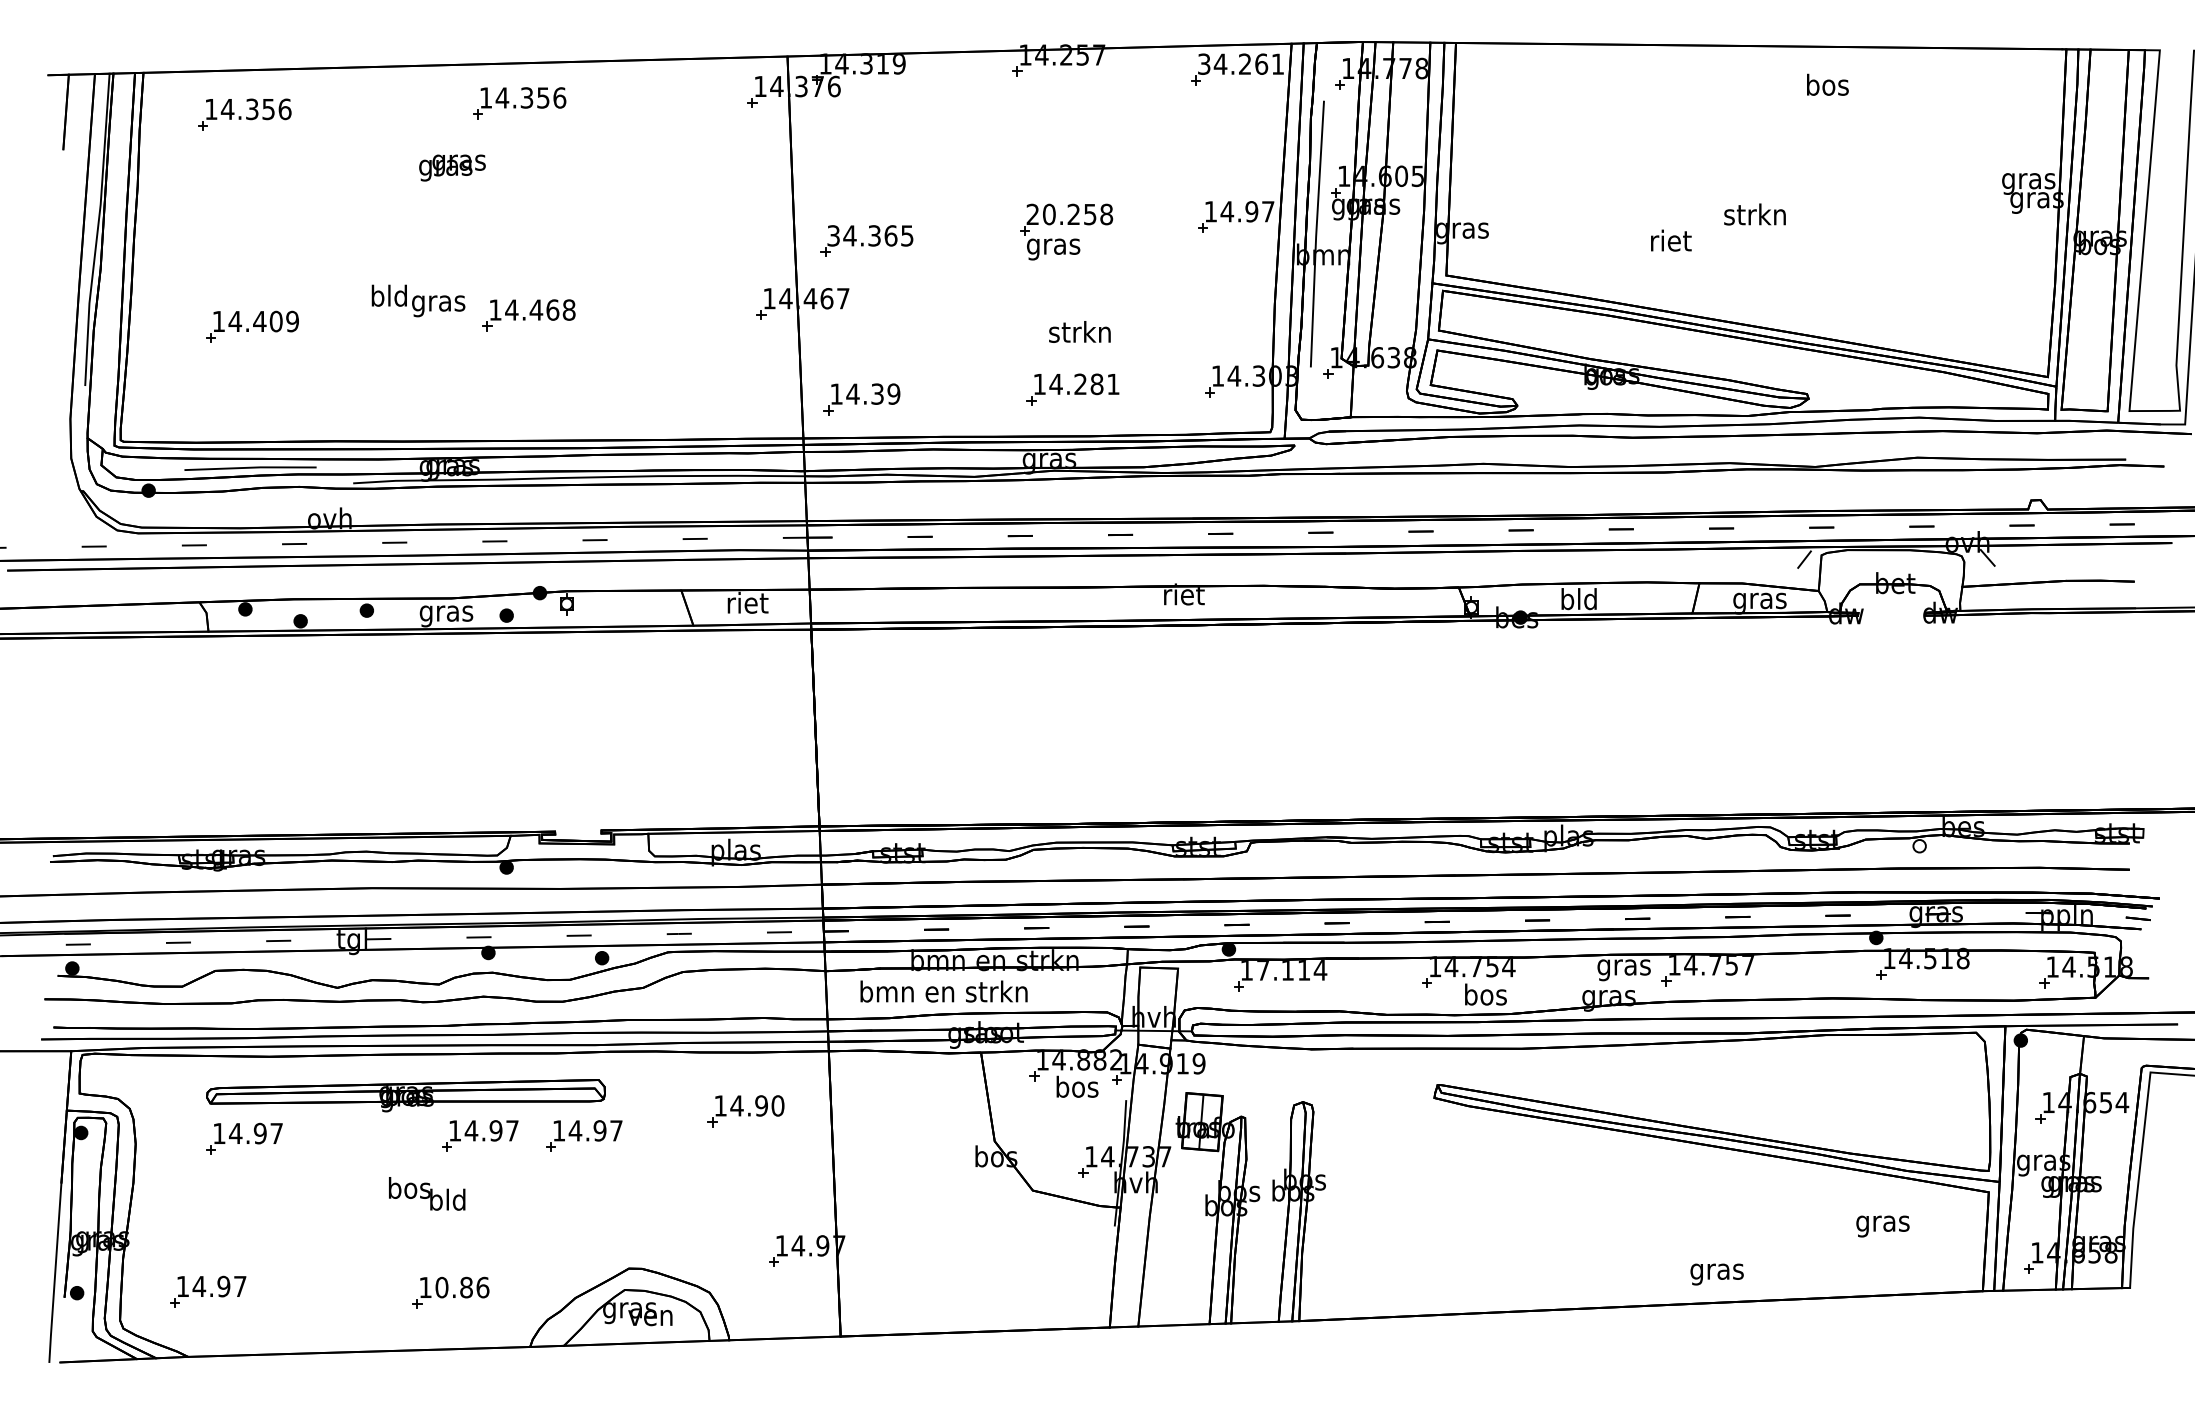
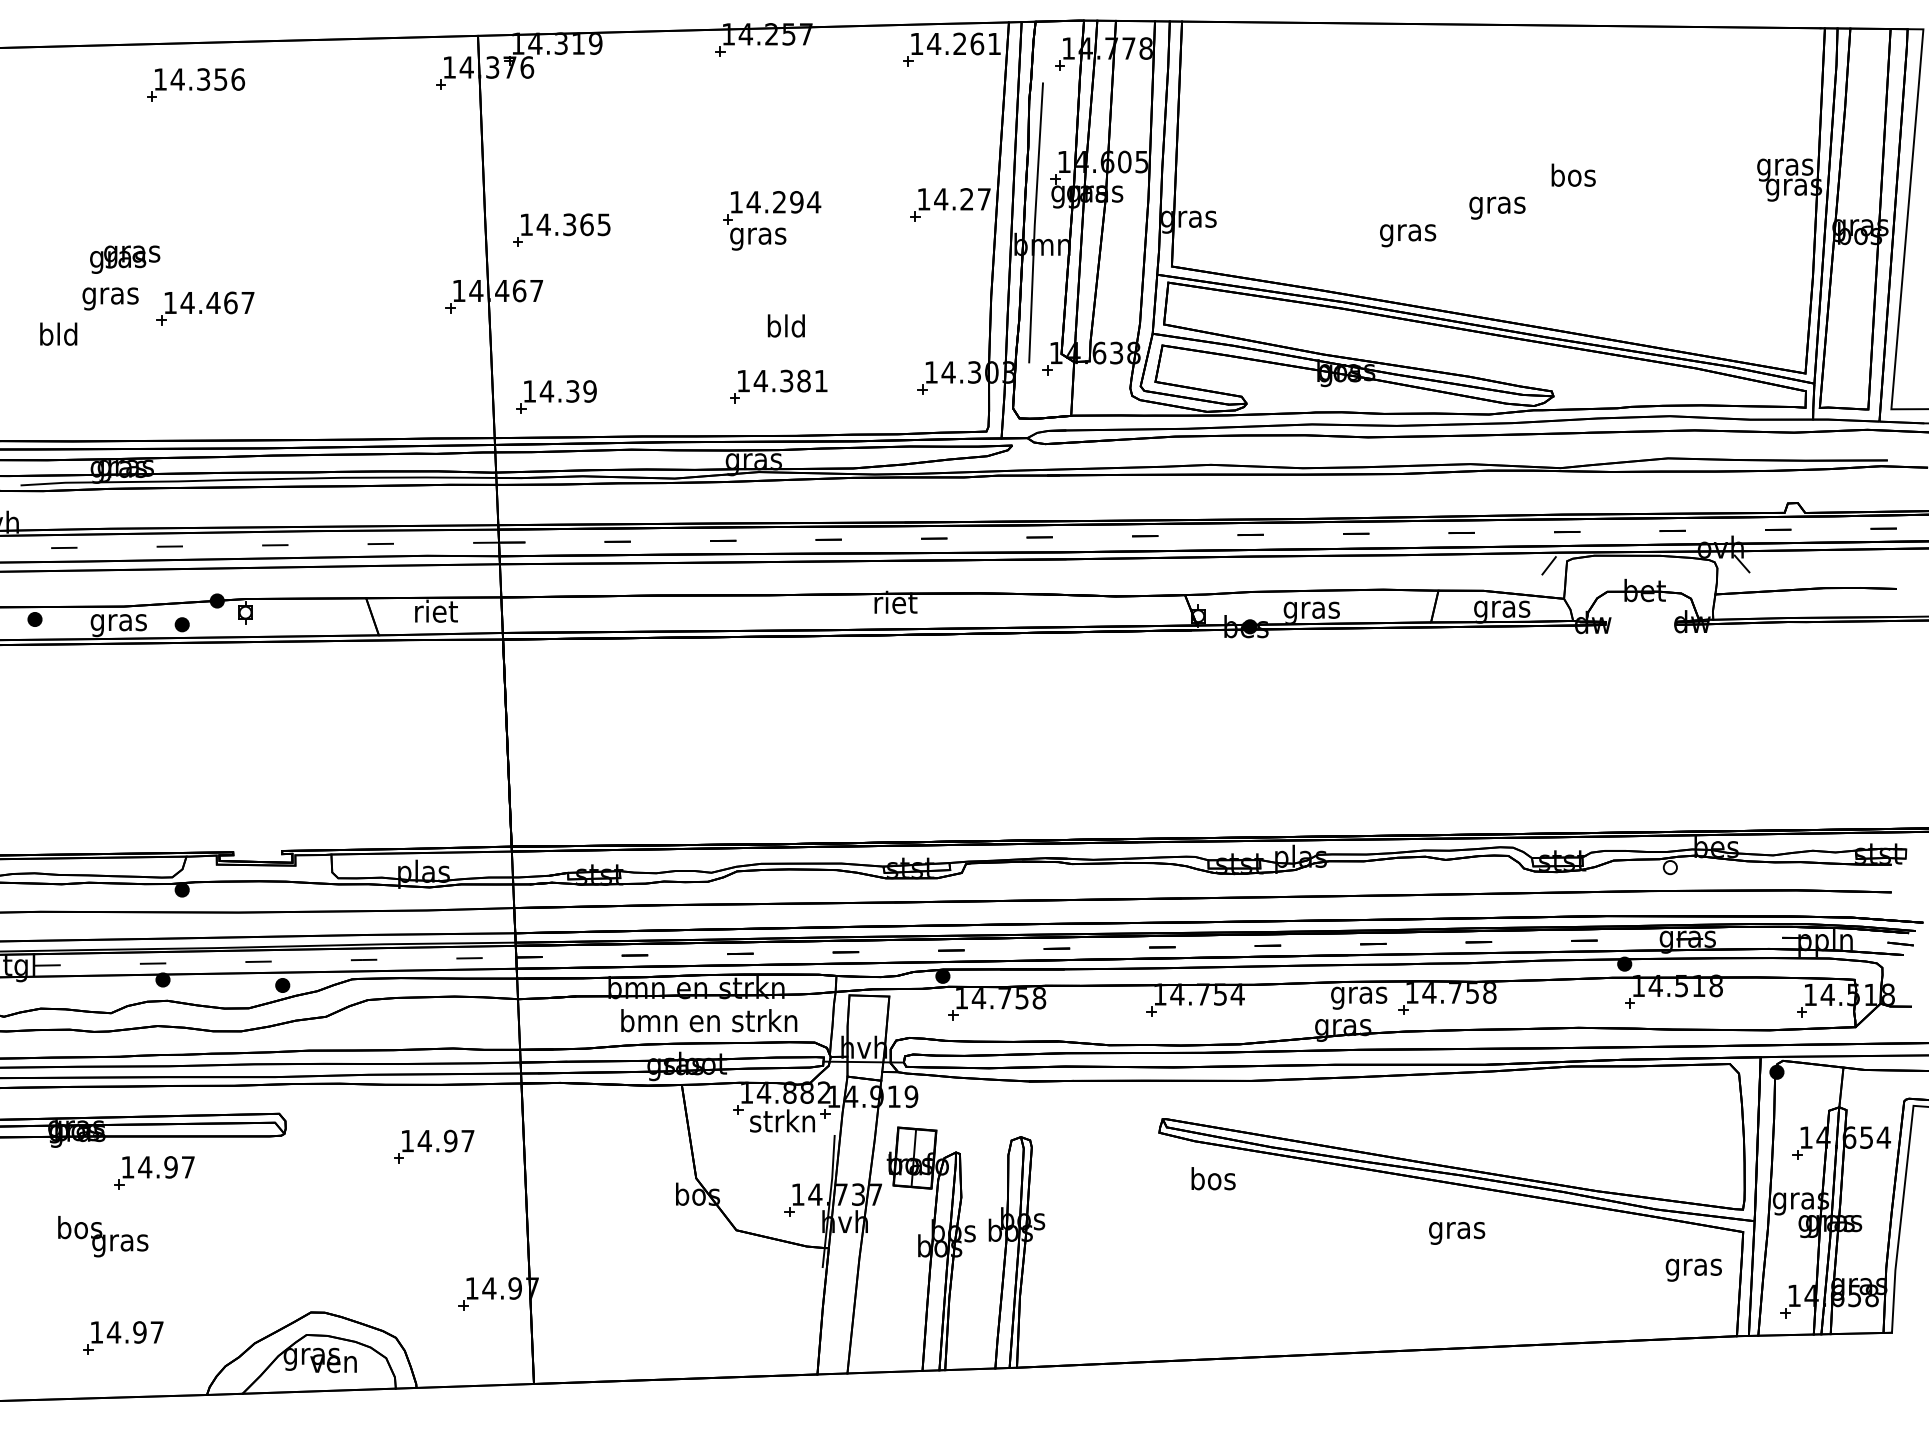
text: (1204, 63) -> (917, 43), 34.261 -> 14.261
text: (1827, 84) -> (1573, 174), moved
text: (452, 167) -> (125, 259), moved
text: (1251, 211) -> (966, 199), 14.97 -> 14.27
text: (1069, 214) -> (774, 202), 20.258 -> 14.294
text: (1754, 217) -> (1496, 205), strkn -> gras
text: (833, 235) -> (526, 224), 34.365 -> 14.365
text: (1670, 243) -> (1407, 232), riet -> gras
text: (388, 295) -> (57, 333), moved
text: (568, 309) -> (247, 302), 14.468 -> 14.467
text: (1079, 331) -> (785, 325), strkn -> bld
text: (1080, 384) -> (786, 381), 14.281 -> 14.381
text: (1578, 600) -> (1311, 608), bld -> gras
text: (1747, 965) -> (1489, 993), 14.757 -> 14.758
text: (1291, 970) -> (1008, 998), 17.114 -> 14.758
text: (943, 991) -> (708, 1020), moved
text: (1485, 994) -> (1213, 1178), moved
text: (1076, 1086) -> (782, 1120), bos -> strkn
text: (777, 1105) -> (467, 1140), 14.90 -> 14.97
part: (584, 1135) -> (264, 1172), removed
text: (447, 1202) -> (119, 1242), bld -> gras
text: (1882, 1226) -> (1693, 1270), moved
text: (1716, 1274) -> (1456, 1233), moved
text: (462, 1287) -> (135, 1332), 10.86 -> 14.97

